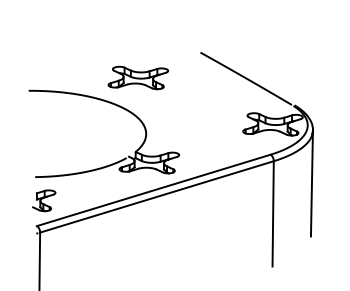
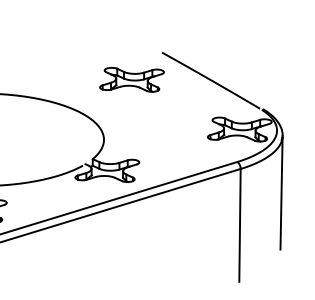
part: (137, 77) -> (131, 79), moved

